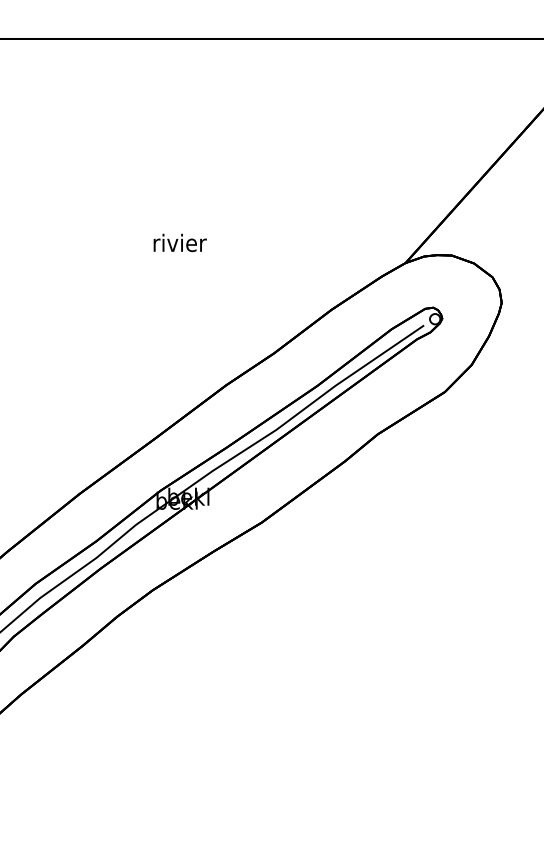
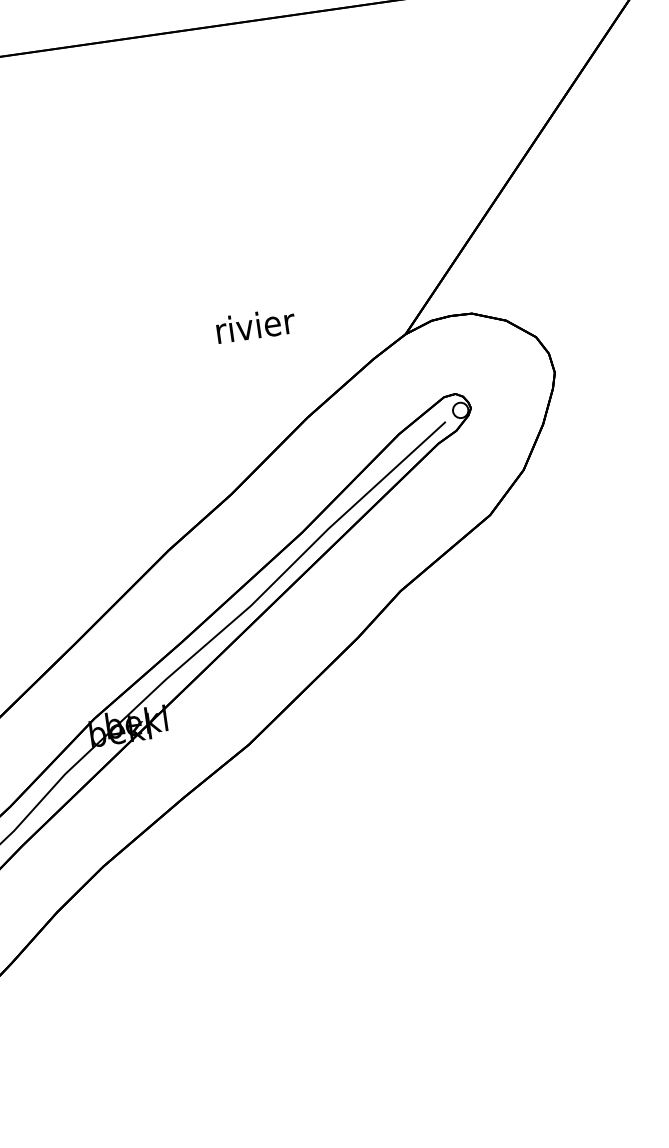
text: (179, 242) -> (254, 325), moved

